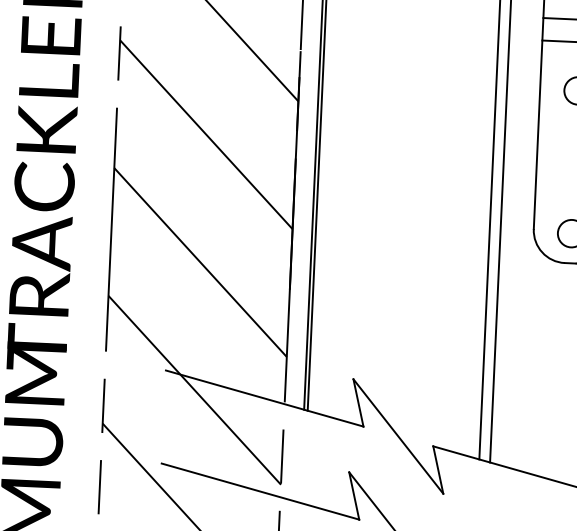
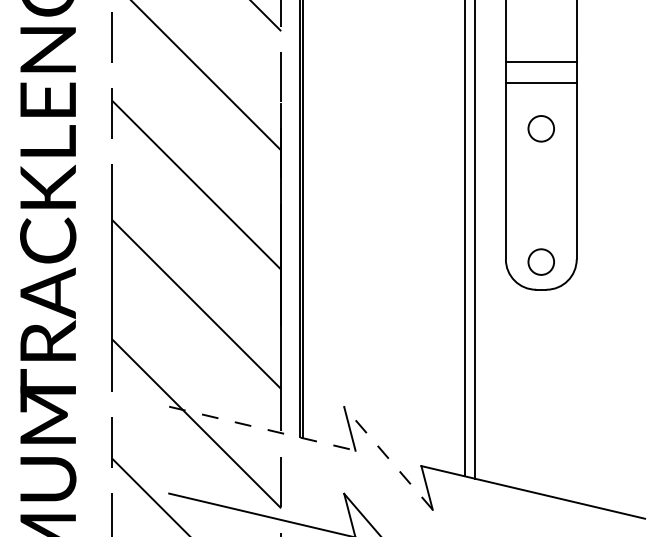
line: (264, 398) -> (262, 428), solid -> dashed
line: (398, 436) -> (388, 458), solid -> dashed

